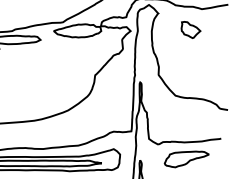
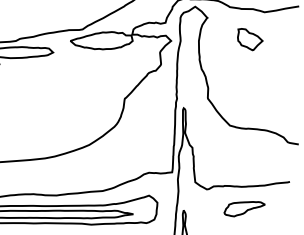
part: (186, 159) -> (244, 209), size x0.7

